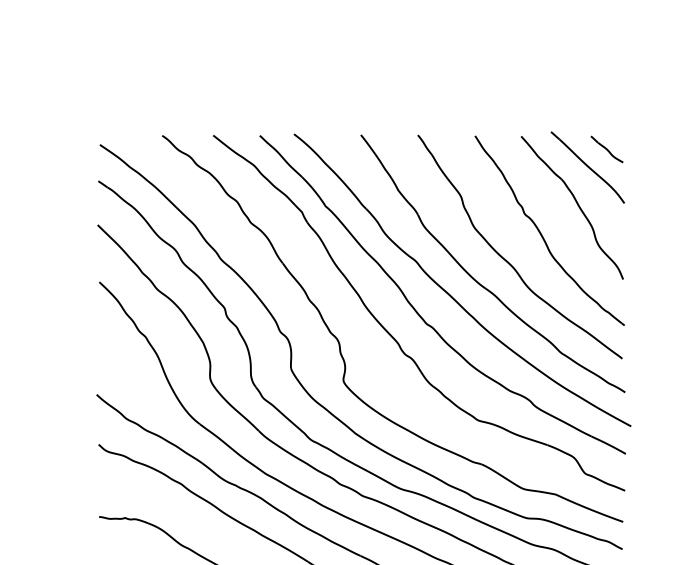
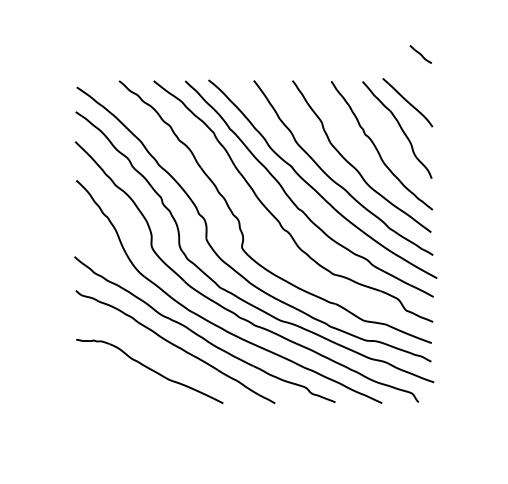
line: (606, 149) -> (420, 54), moved

